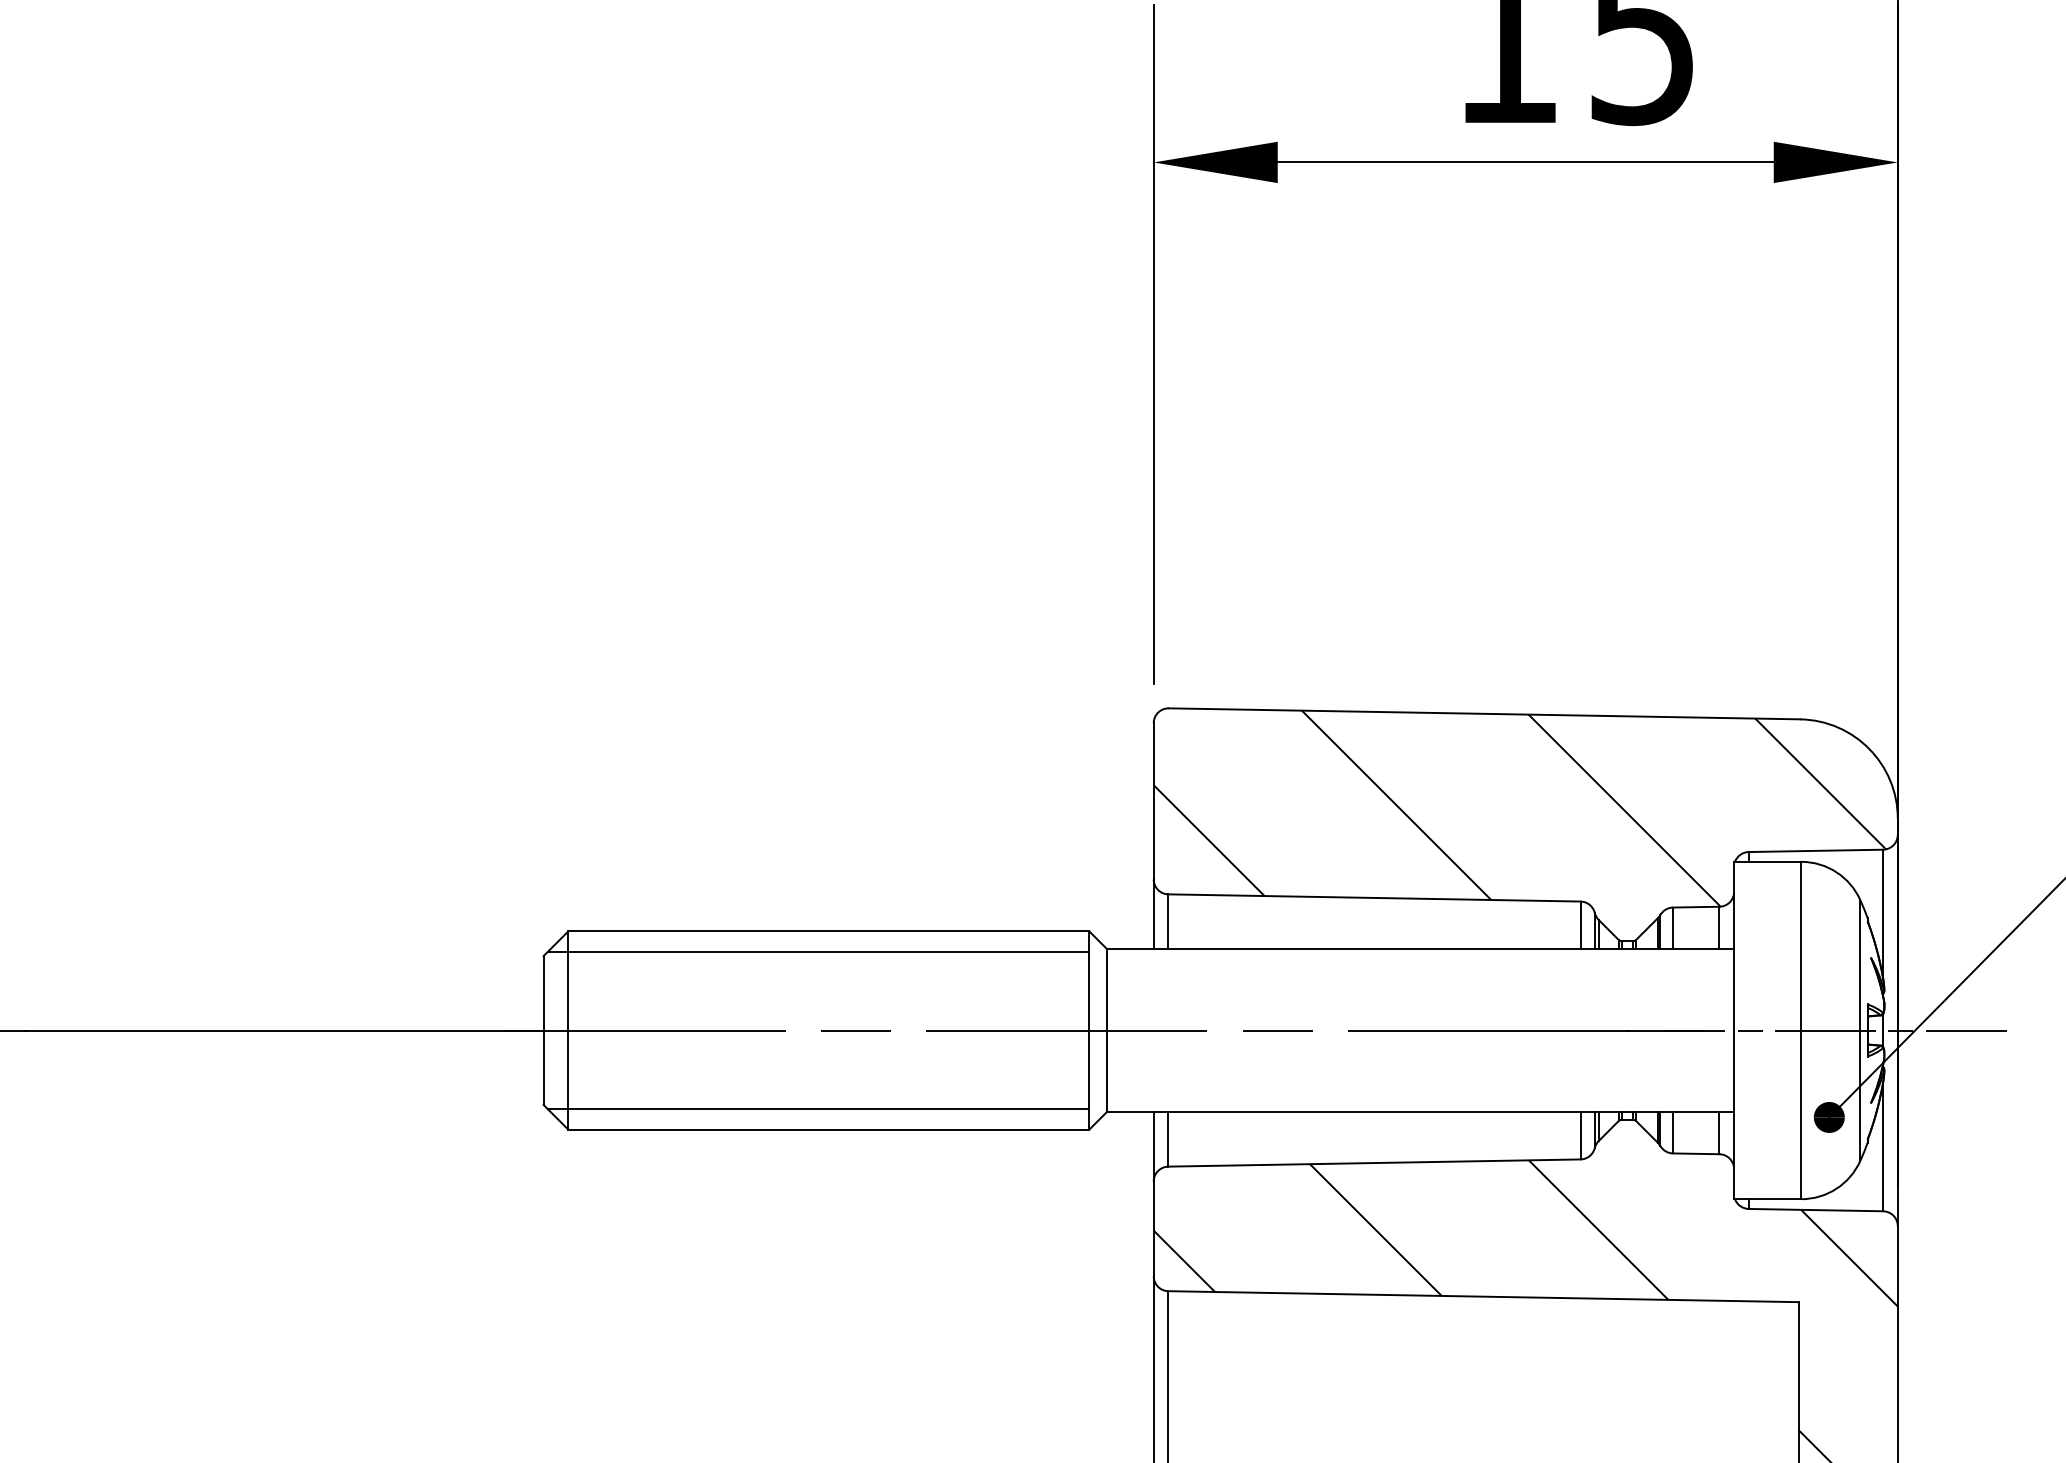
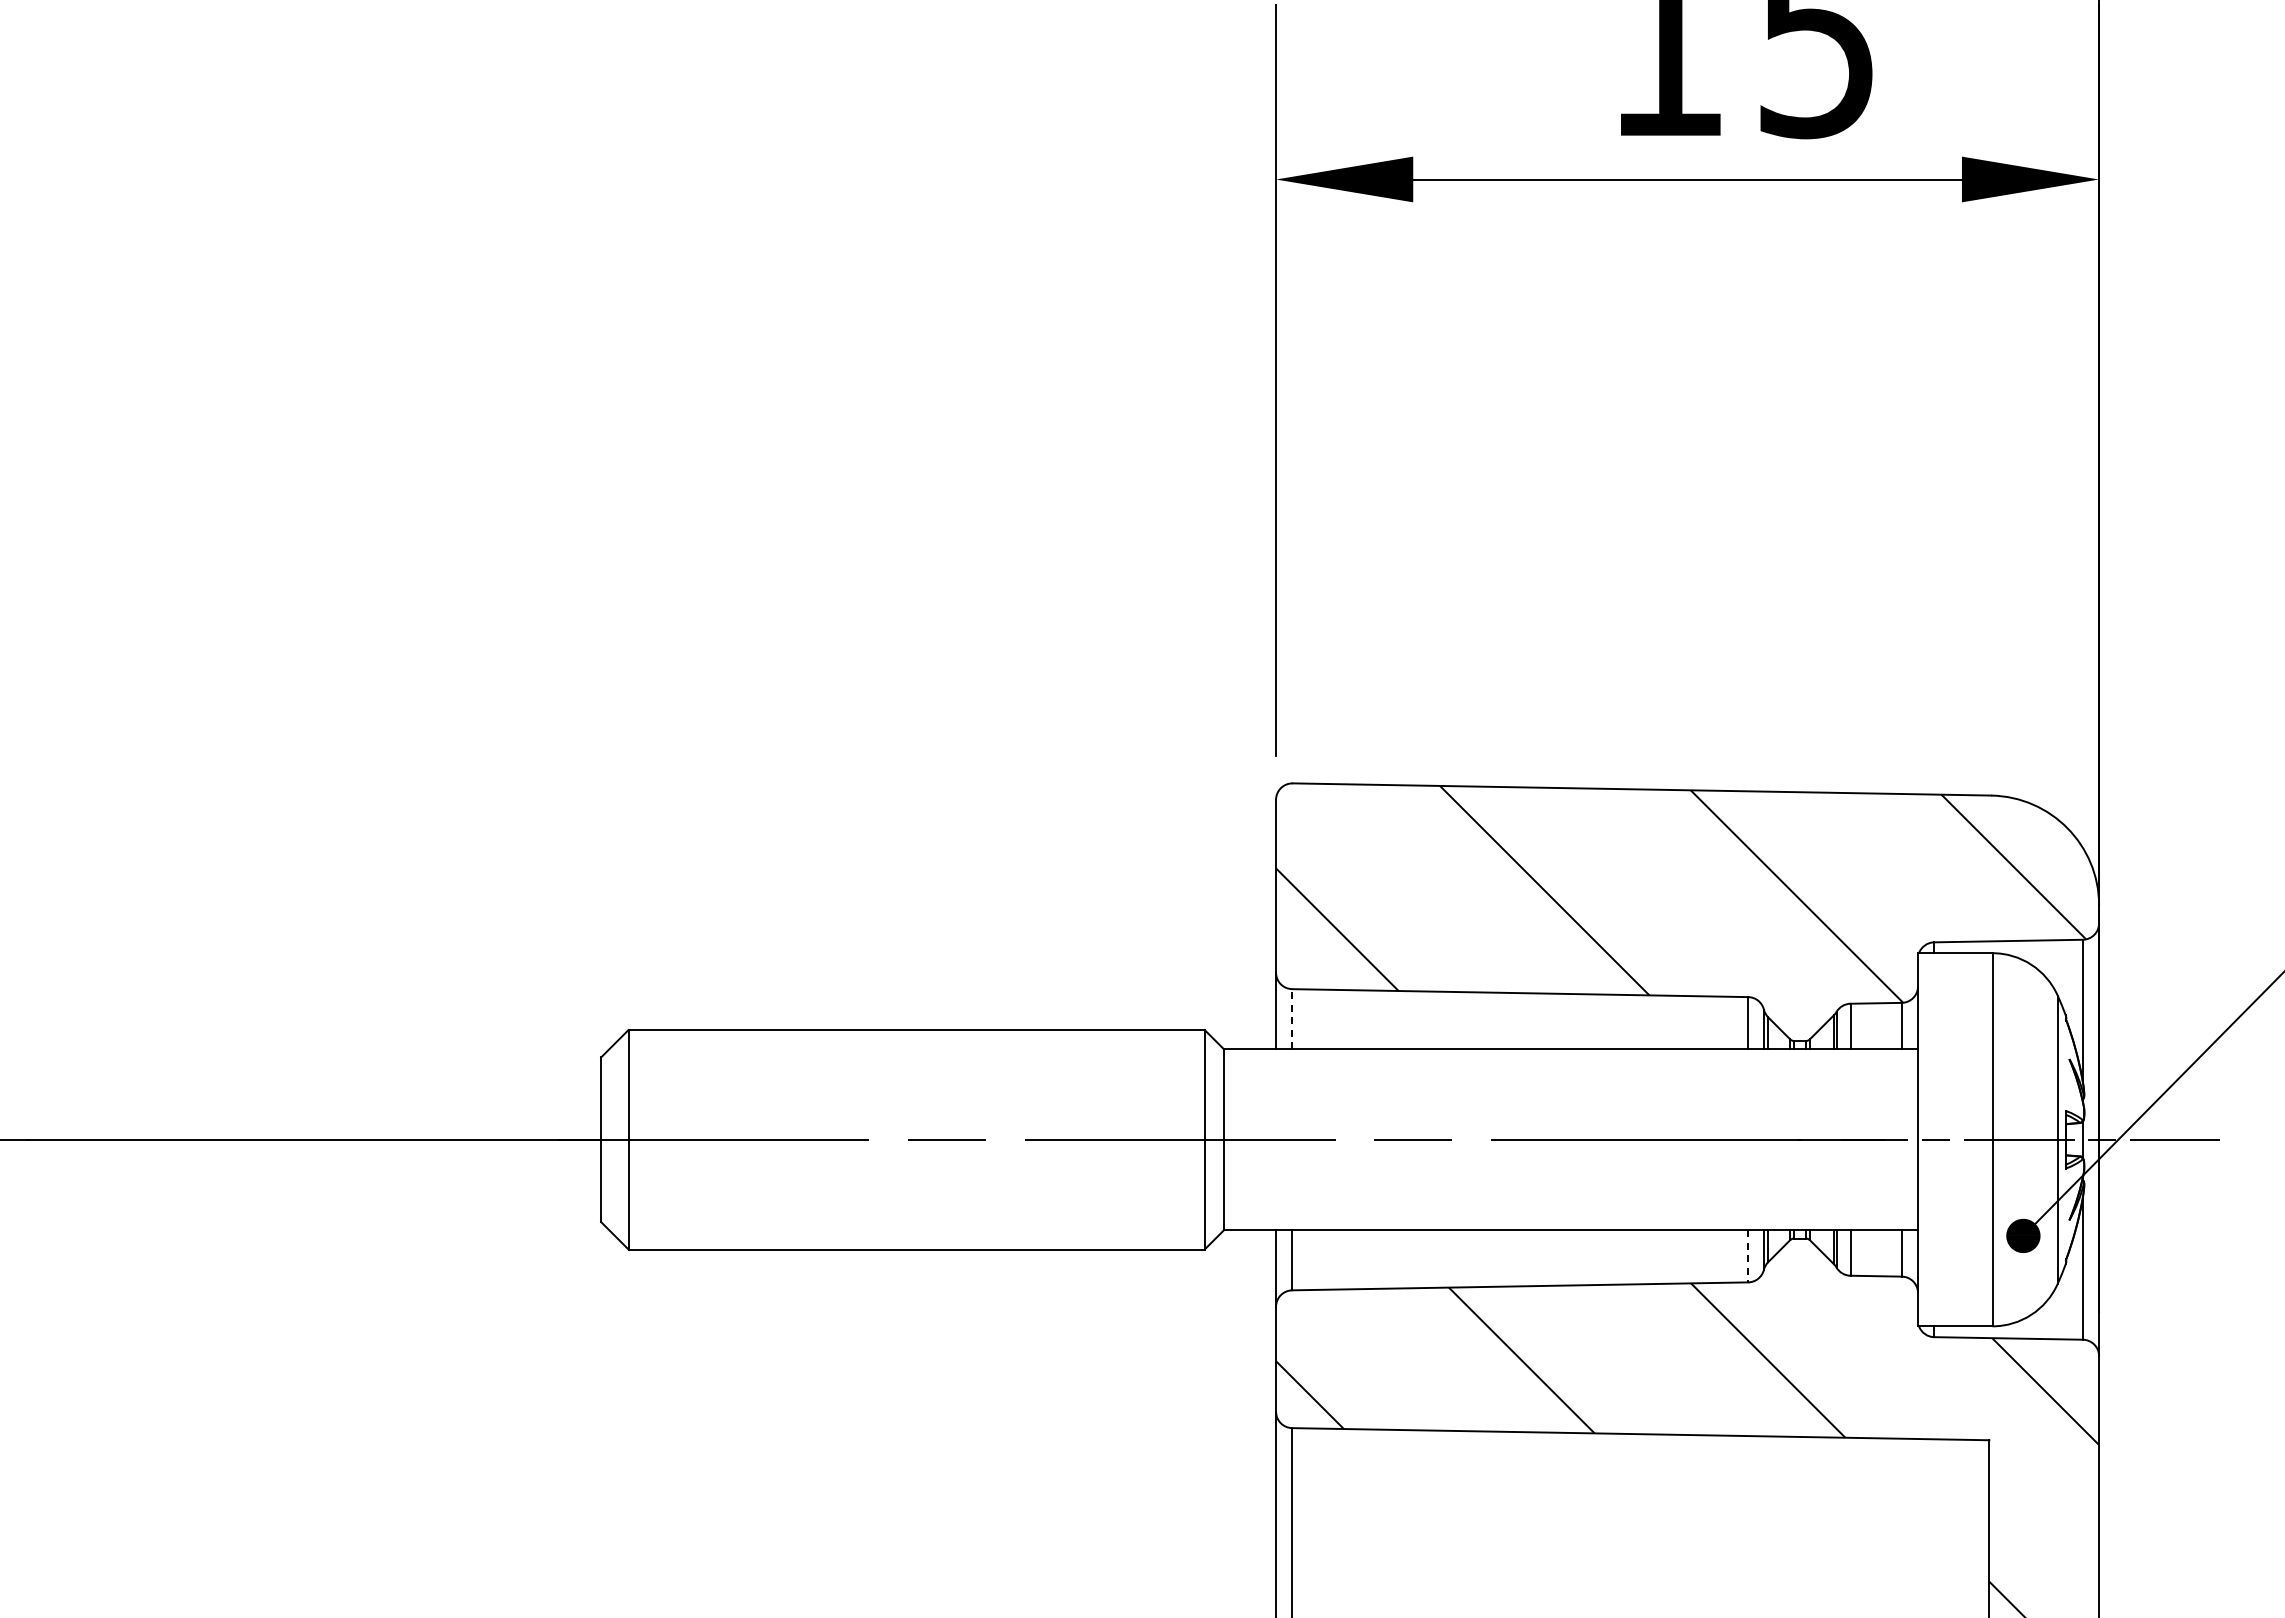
line: (1168, 920) -> (1292, 1018), solid -> dashed
line: (817, 951) -> (904, 1052), removed
line: (817, 1108) -> (904, 1226), removed
line: (1580, 1136) -> (1748, 1256), solid -> dashed

